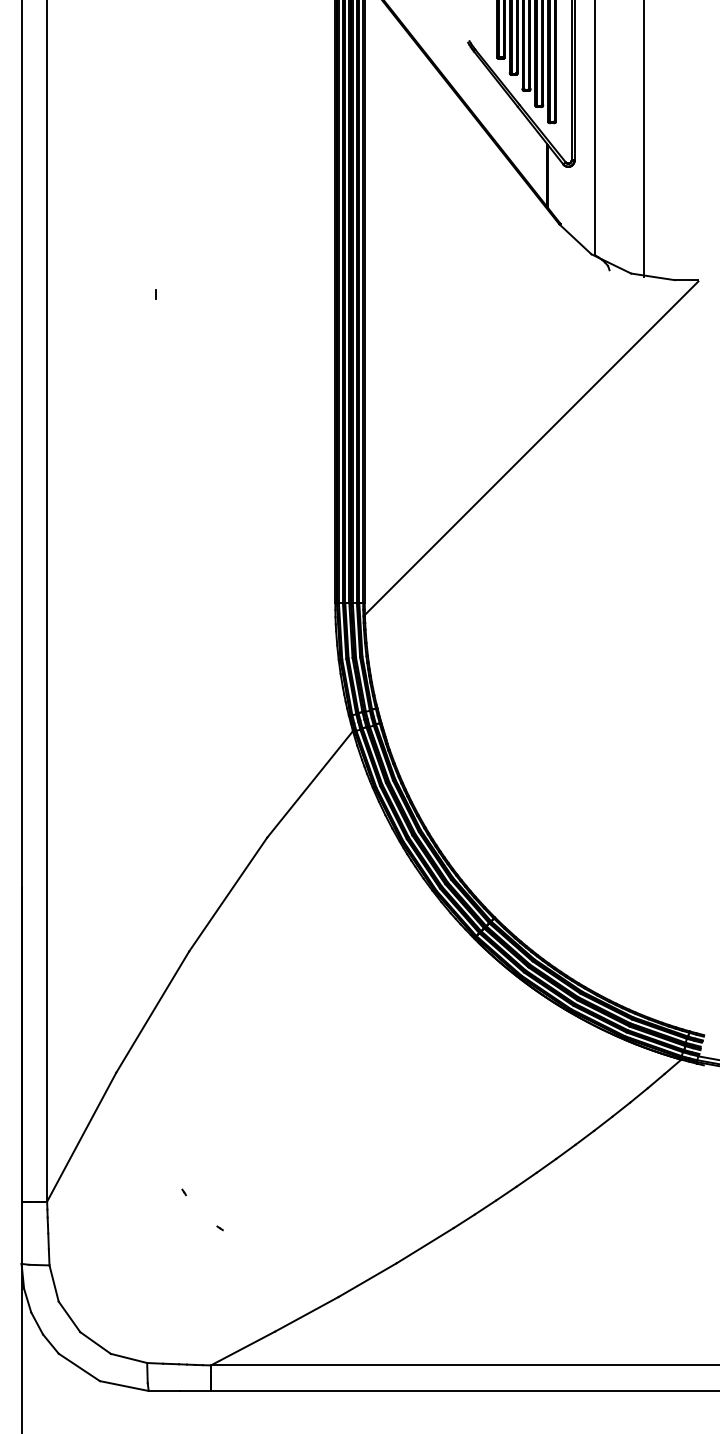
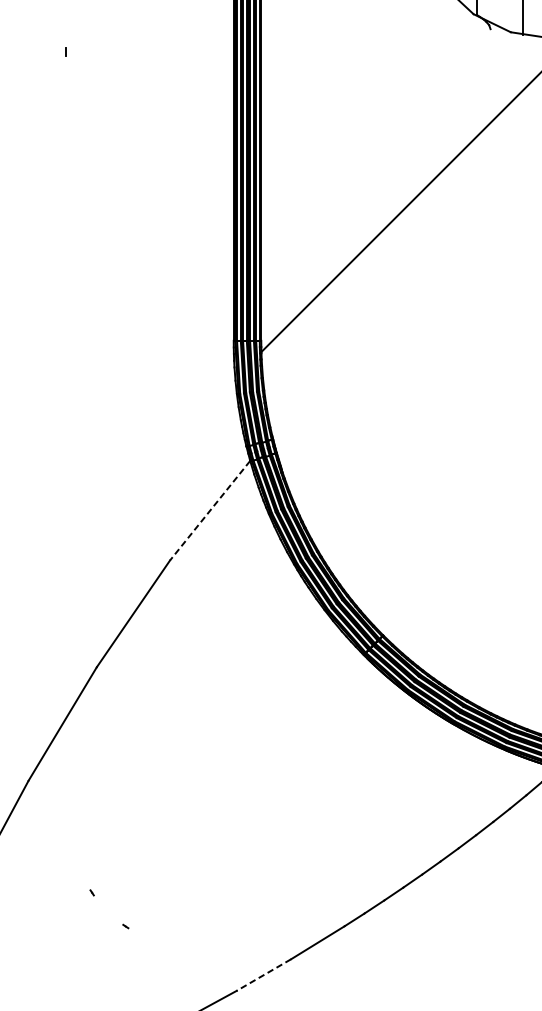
line: (309, 784) -> (209, 510), solid -> dashed
line: (367, 1280) -> (263, 975), solid -> dashed

